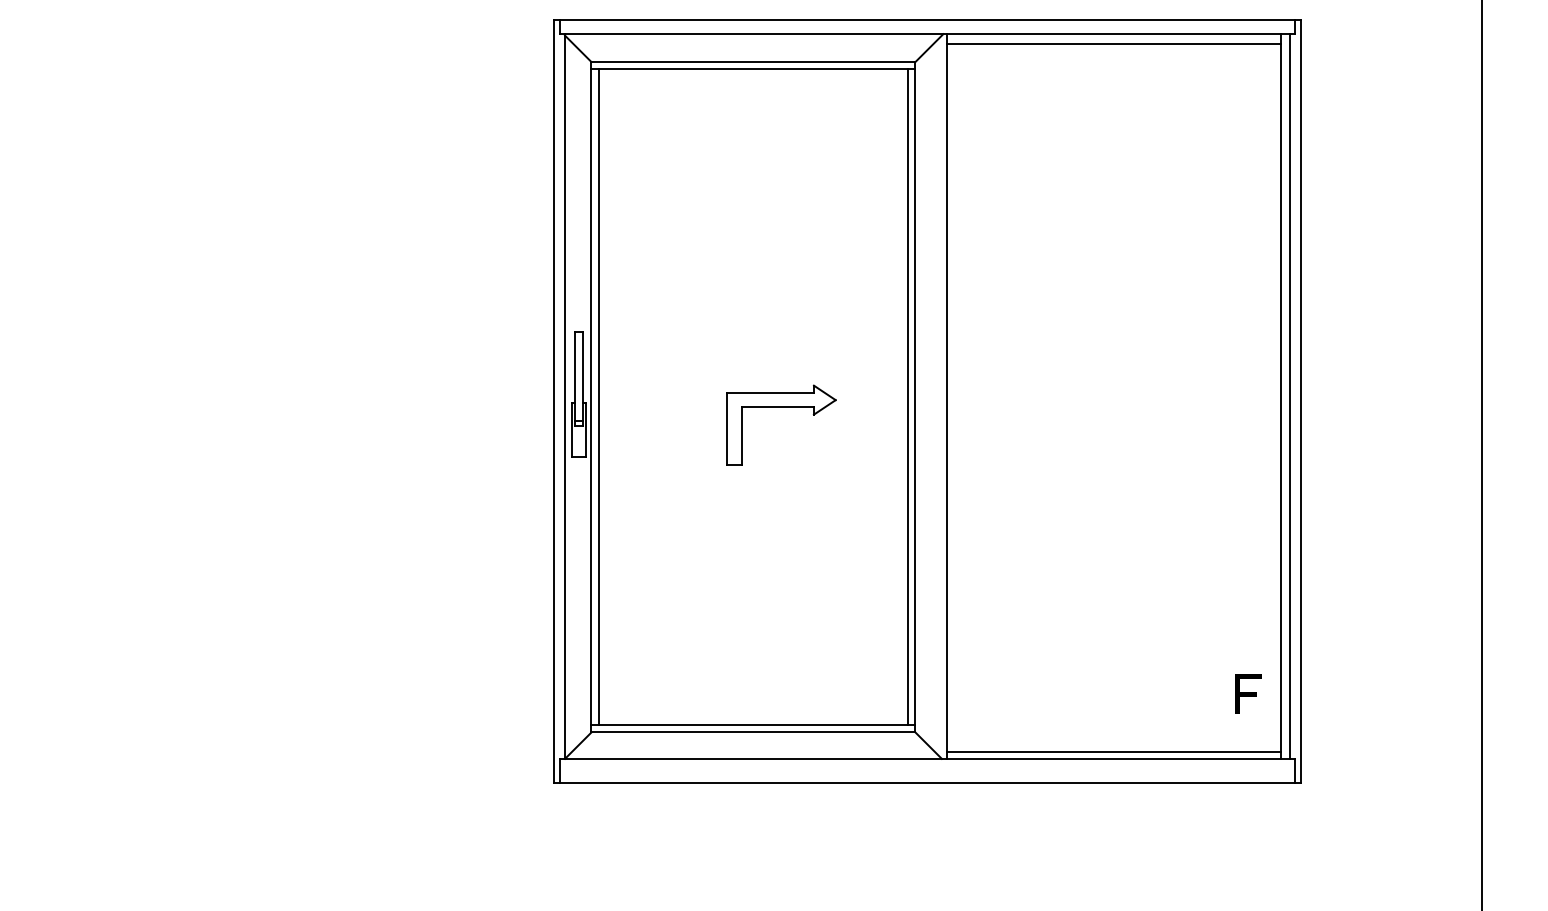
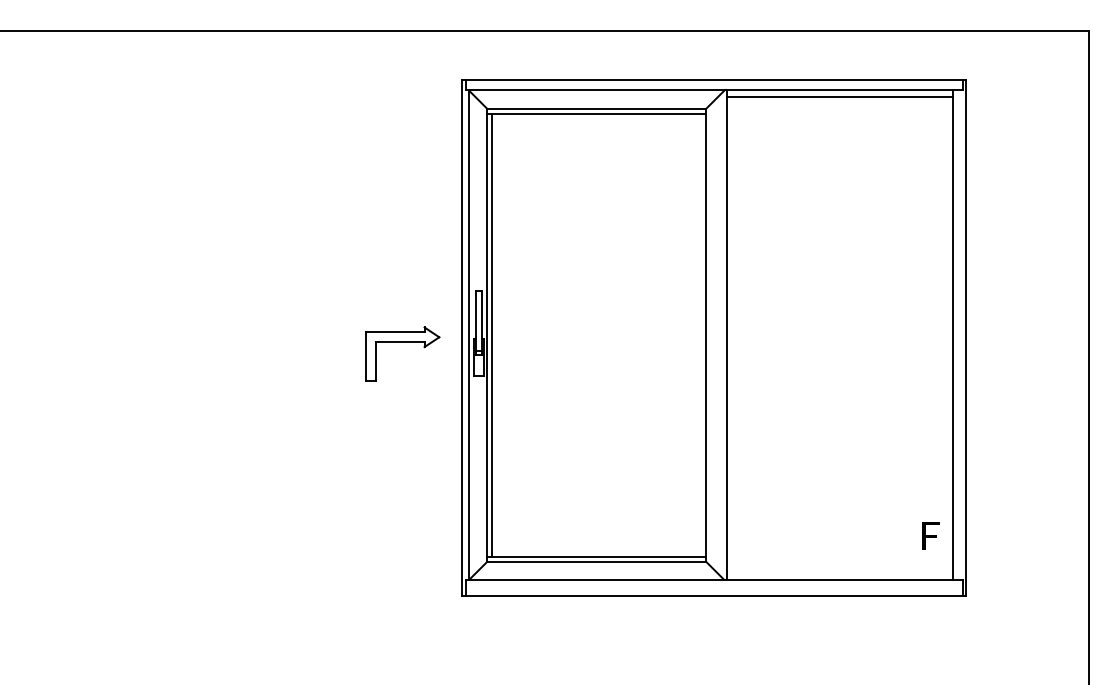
line: (908, 396) -> (701, 334), removed
line: (1290, 396) -> (959, 334), removed
part: (781, 407) -> (402, 342), moved
line: (1112, 751) -> (839, 574), removed

